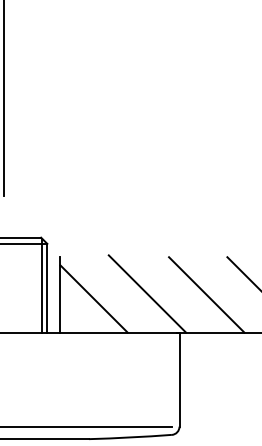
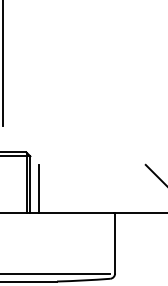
line: (147, 293) -> (94, 188), removed
line: (206, 293) -> (132, 188), removed
line: (92, 298) -> (59, 191), removed

